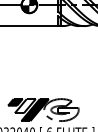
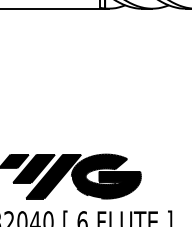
fill: (24, 106) -> (32, 169), added
fill: (61, 110) -> (106, 177), added

